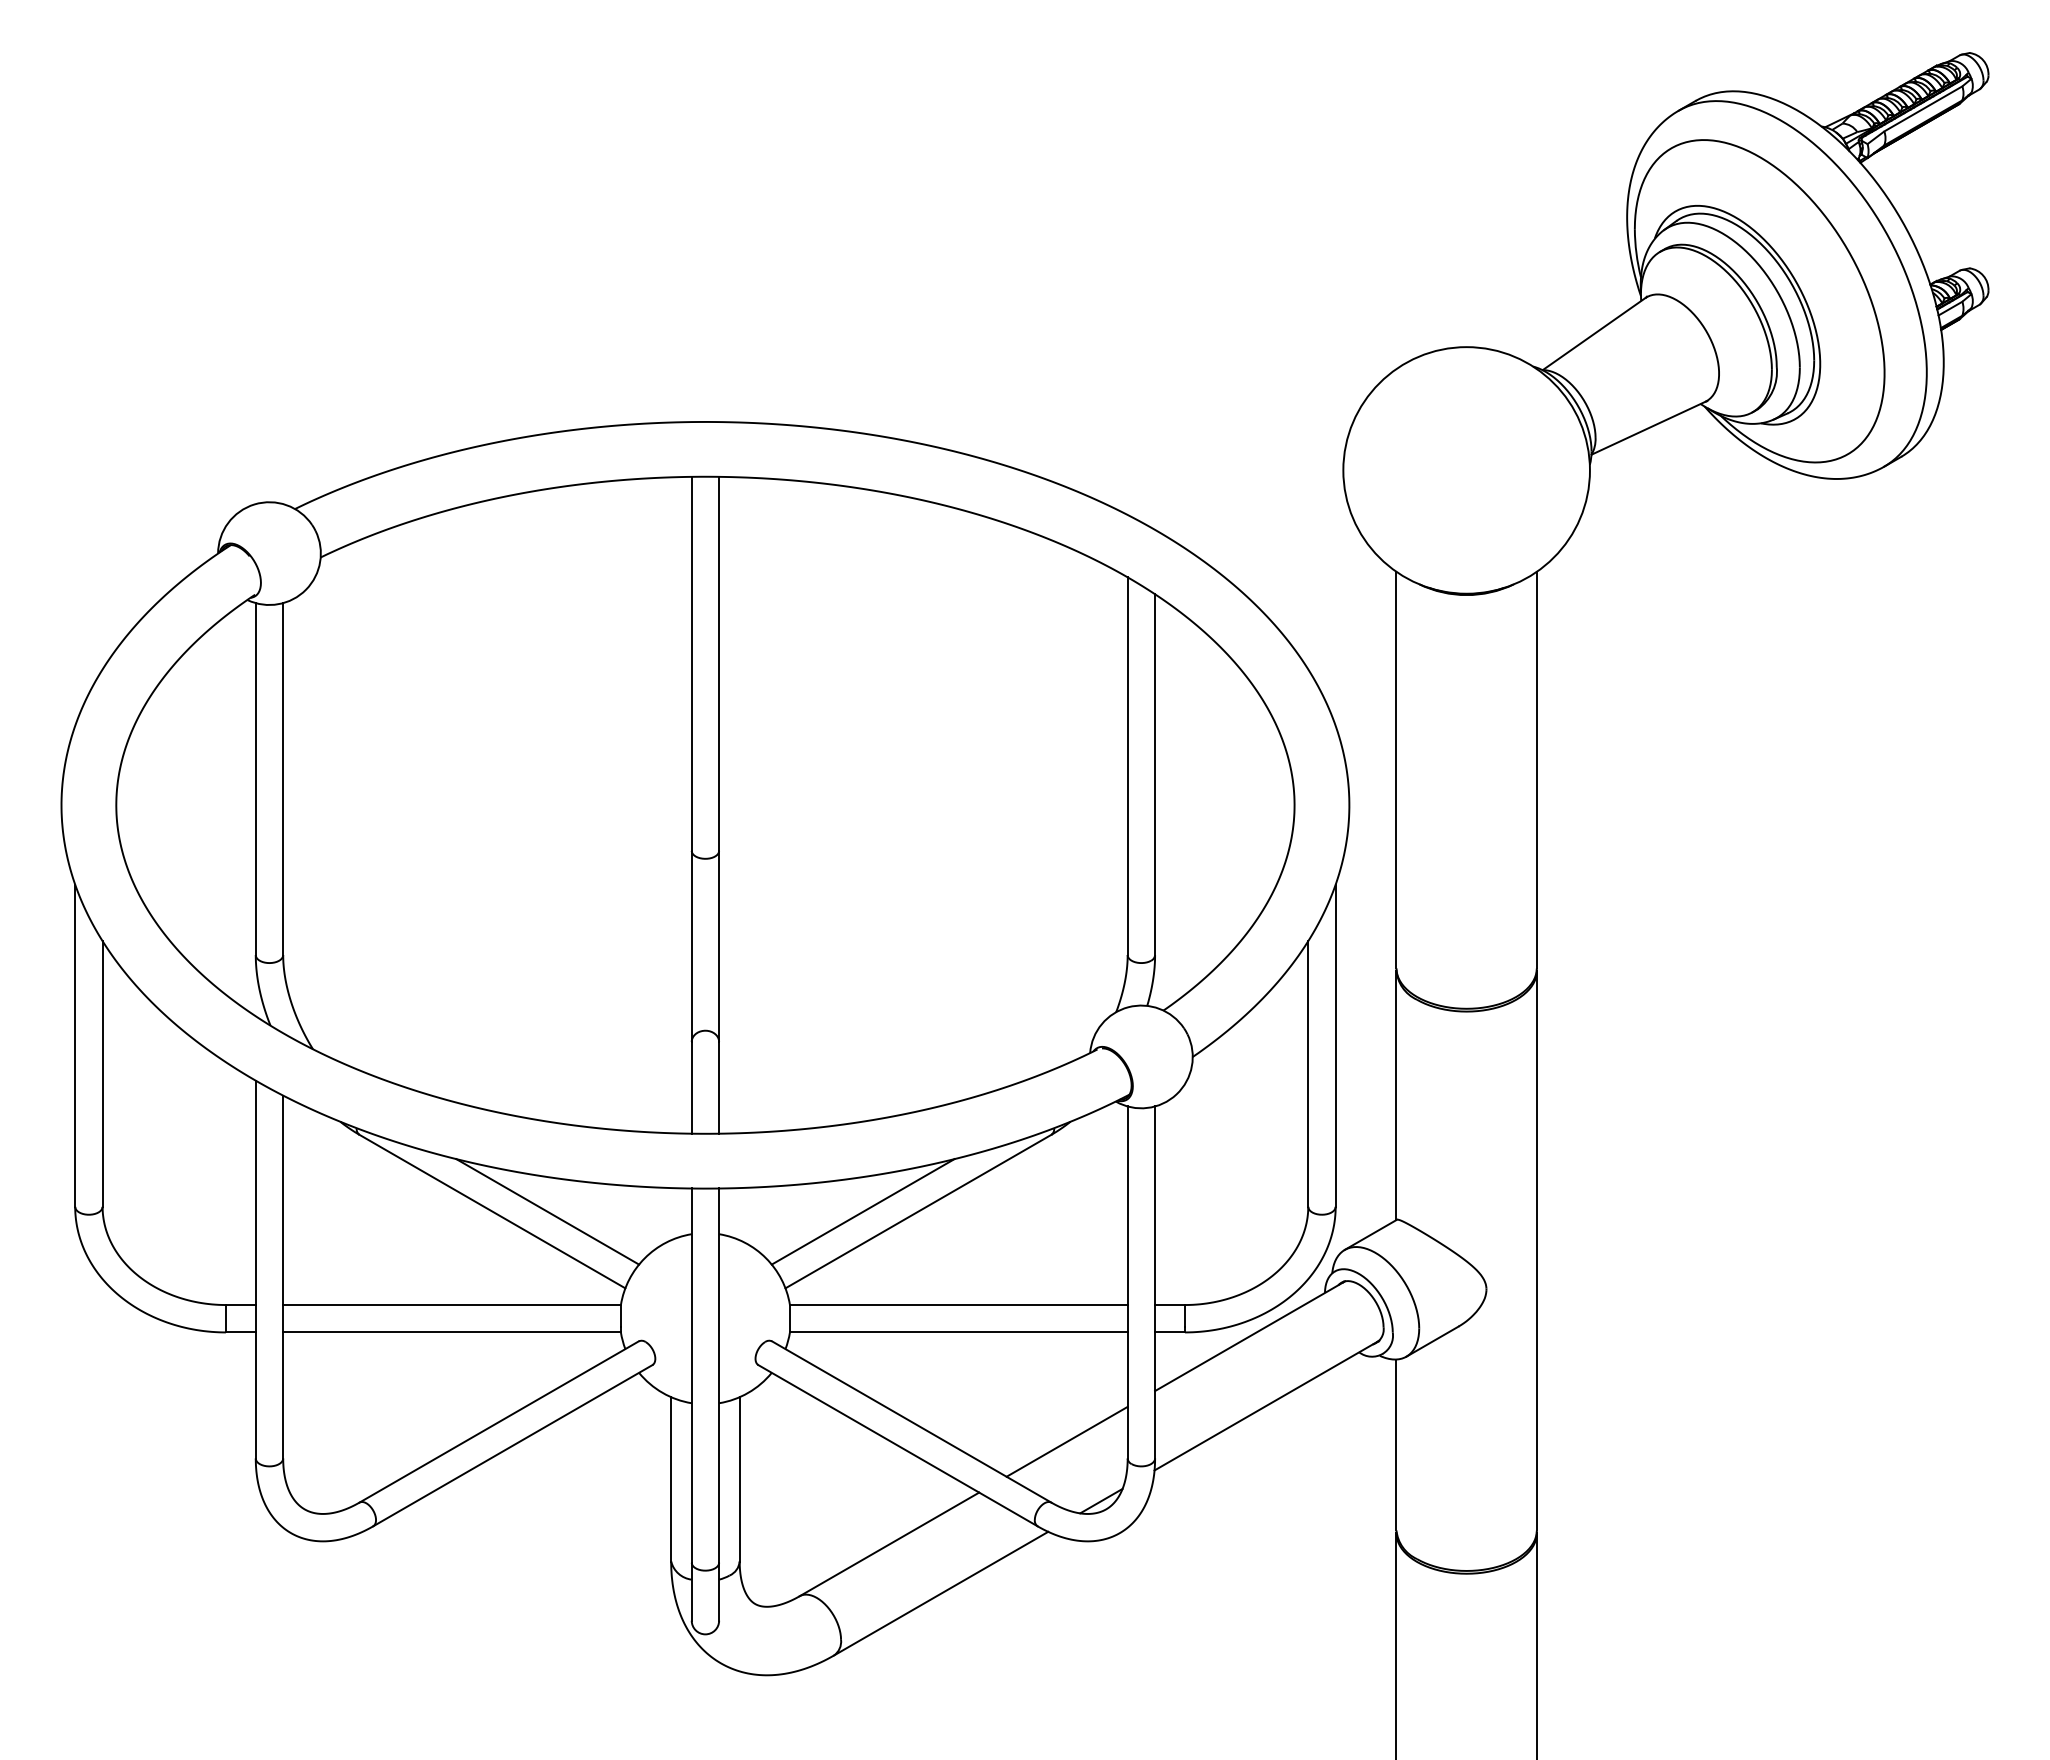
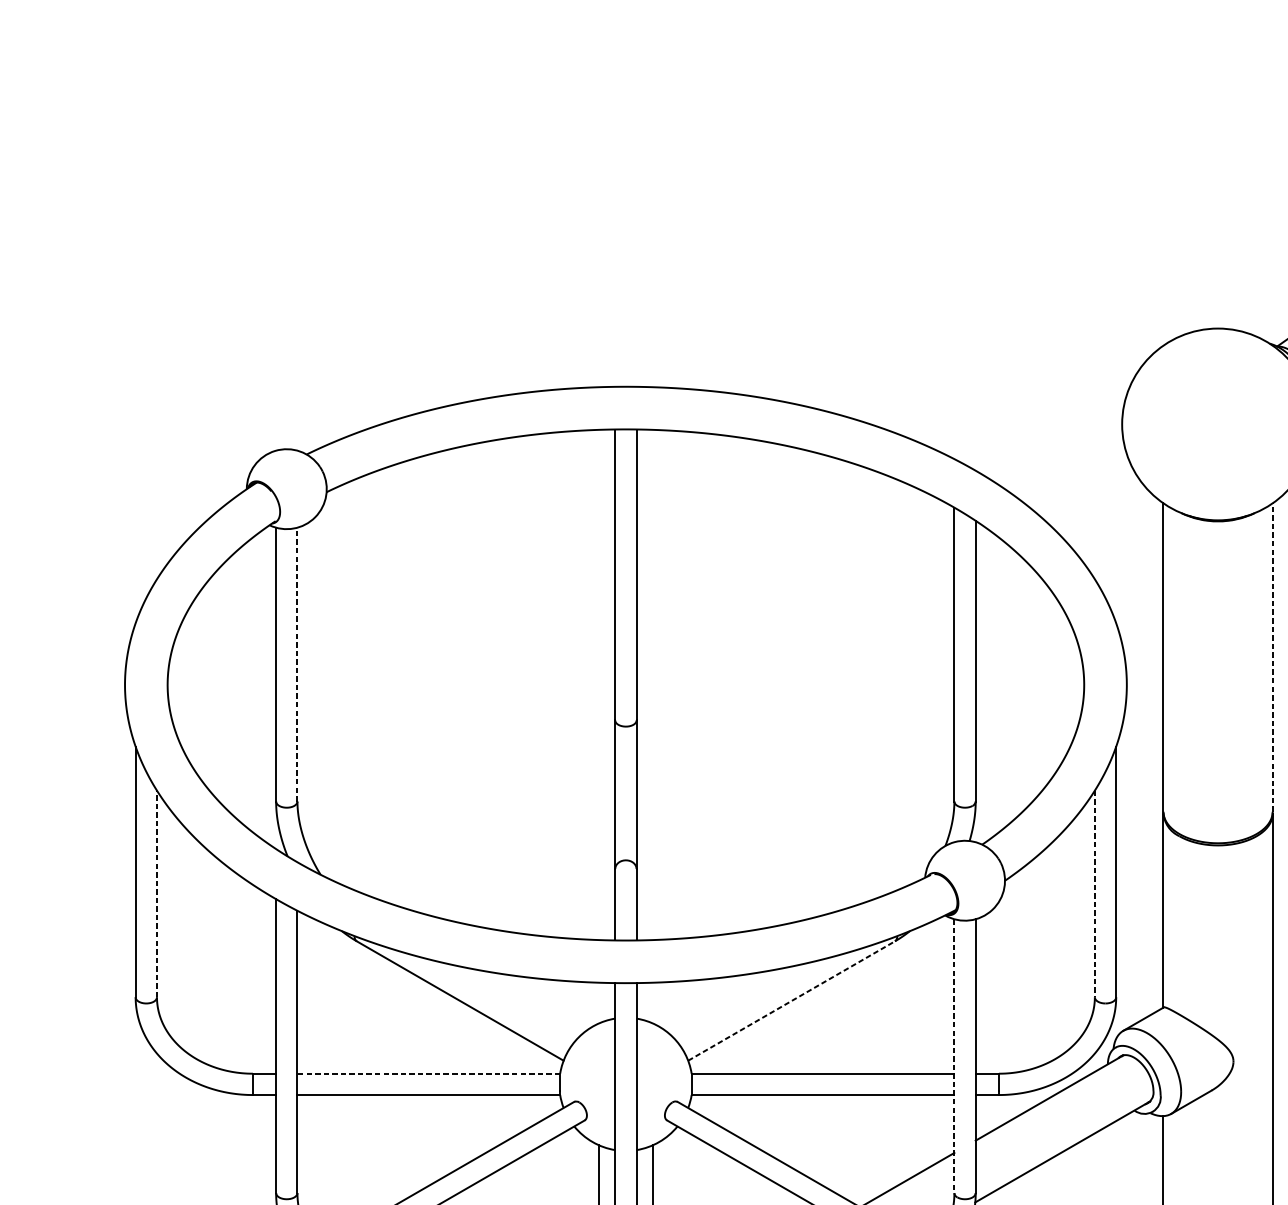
line: (1536, 769) -> (1272, 657), solid -> dashed
line: (283, 778) -> (297, 664), solid -> dashed
line: (102, 1073) -> (156, 893), solid -> dashed
line: (1308, 1073) -> (1095, 893), solid -> dashed
line: (547, 1211) -> (503, 1000), removed
line: (862, 1211) -> (748, 1000), removed
line: (918, 1211) -> (791, 1000), solid -> dashed
line: (1127, 1282) -> (954, 1056), solid -> dashed
line: (452, 1305) -> (429, 1074), solid -> dashed

